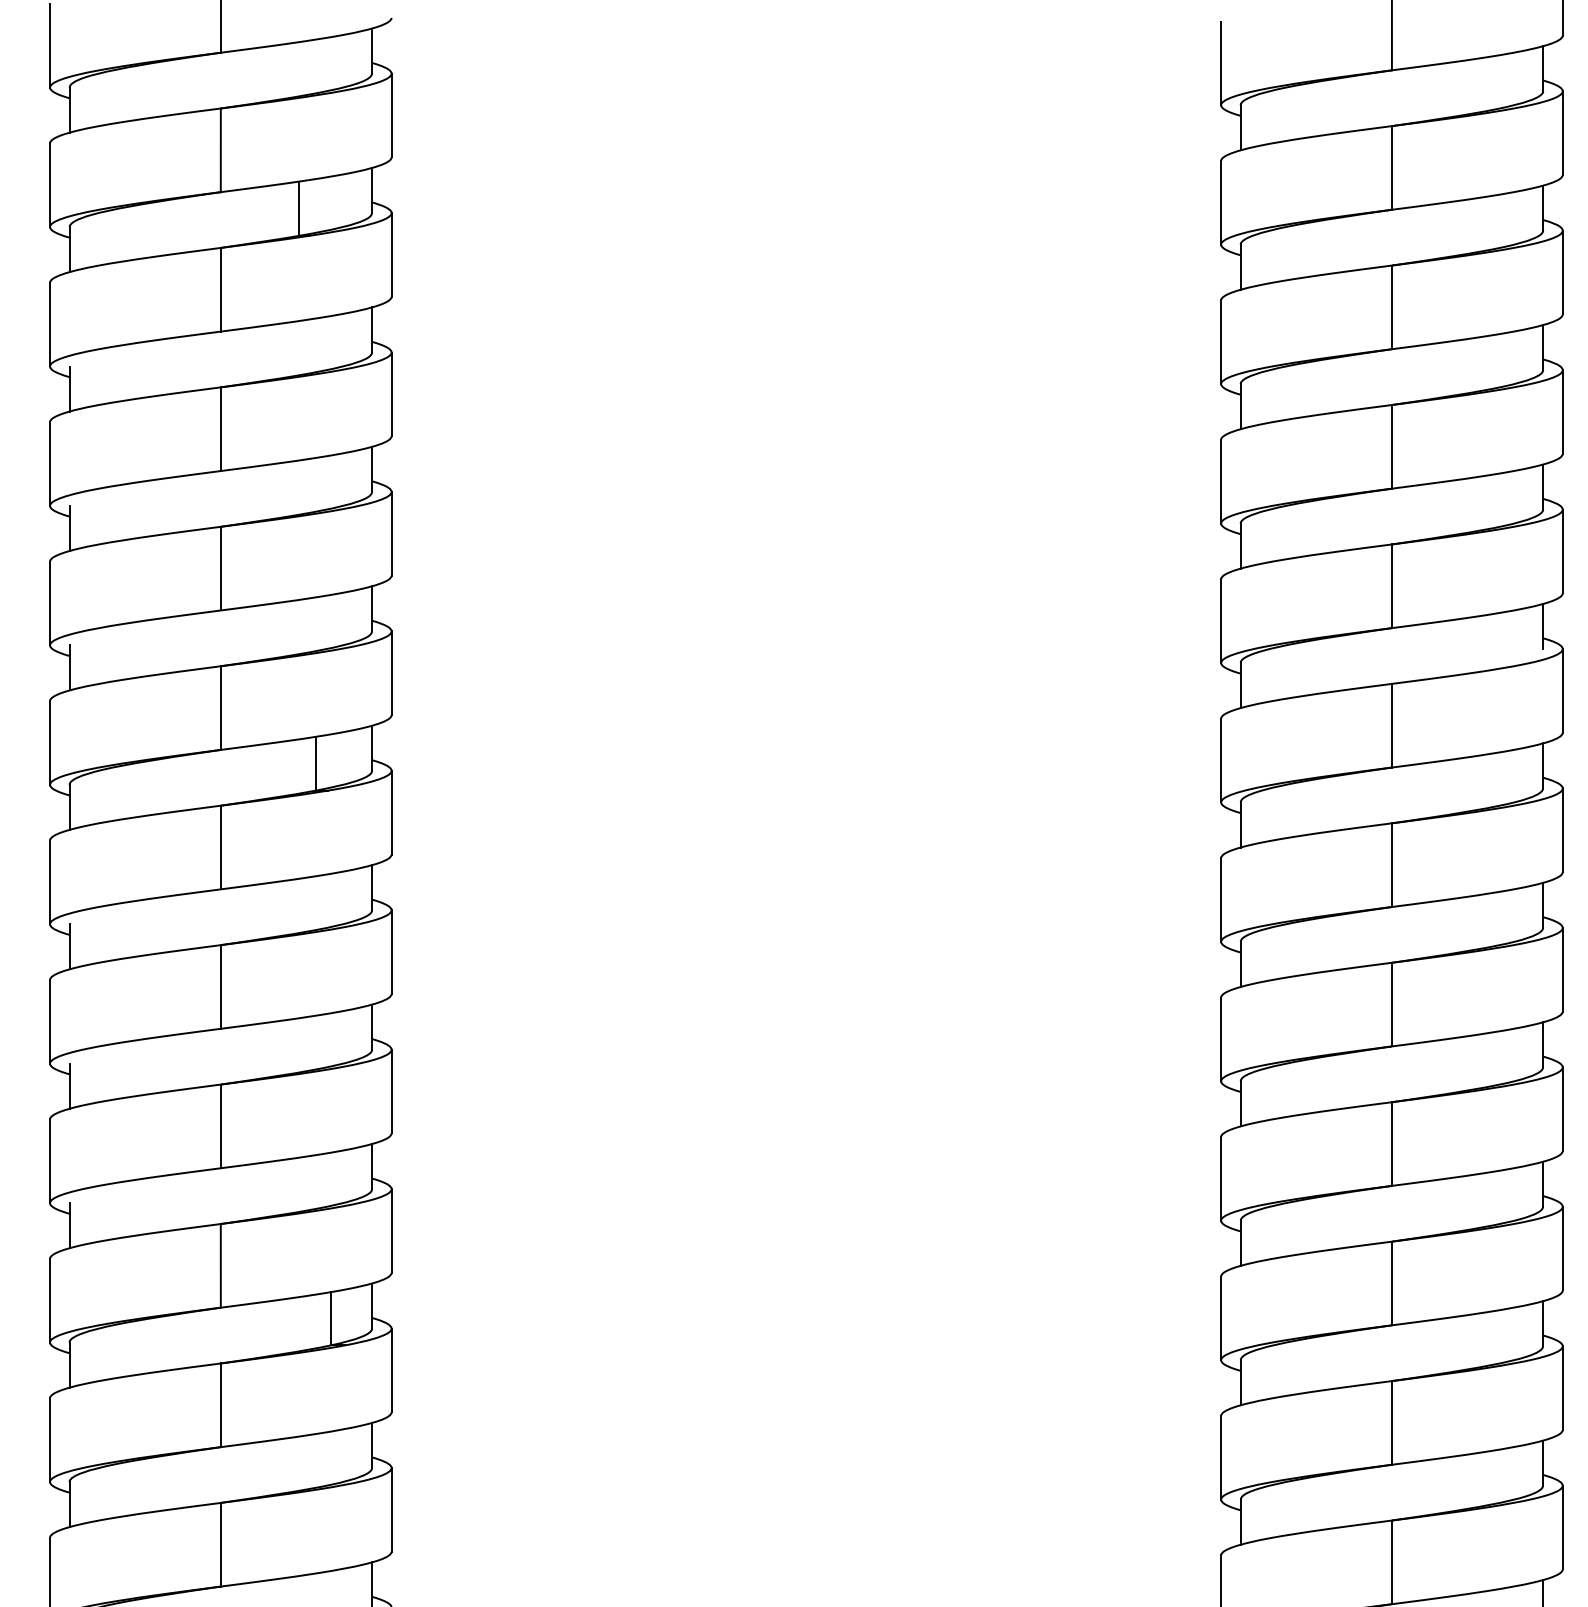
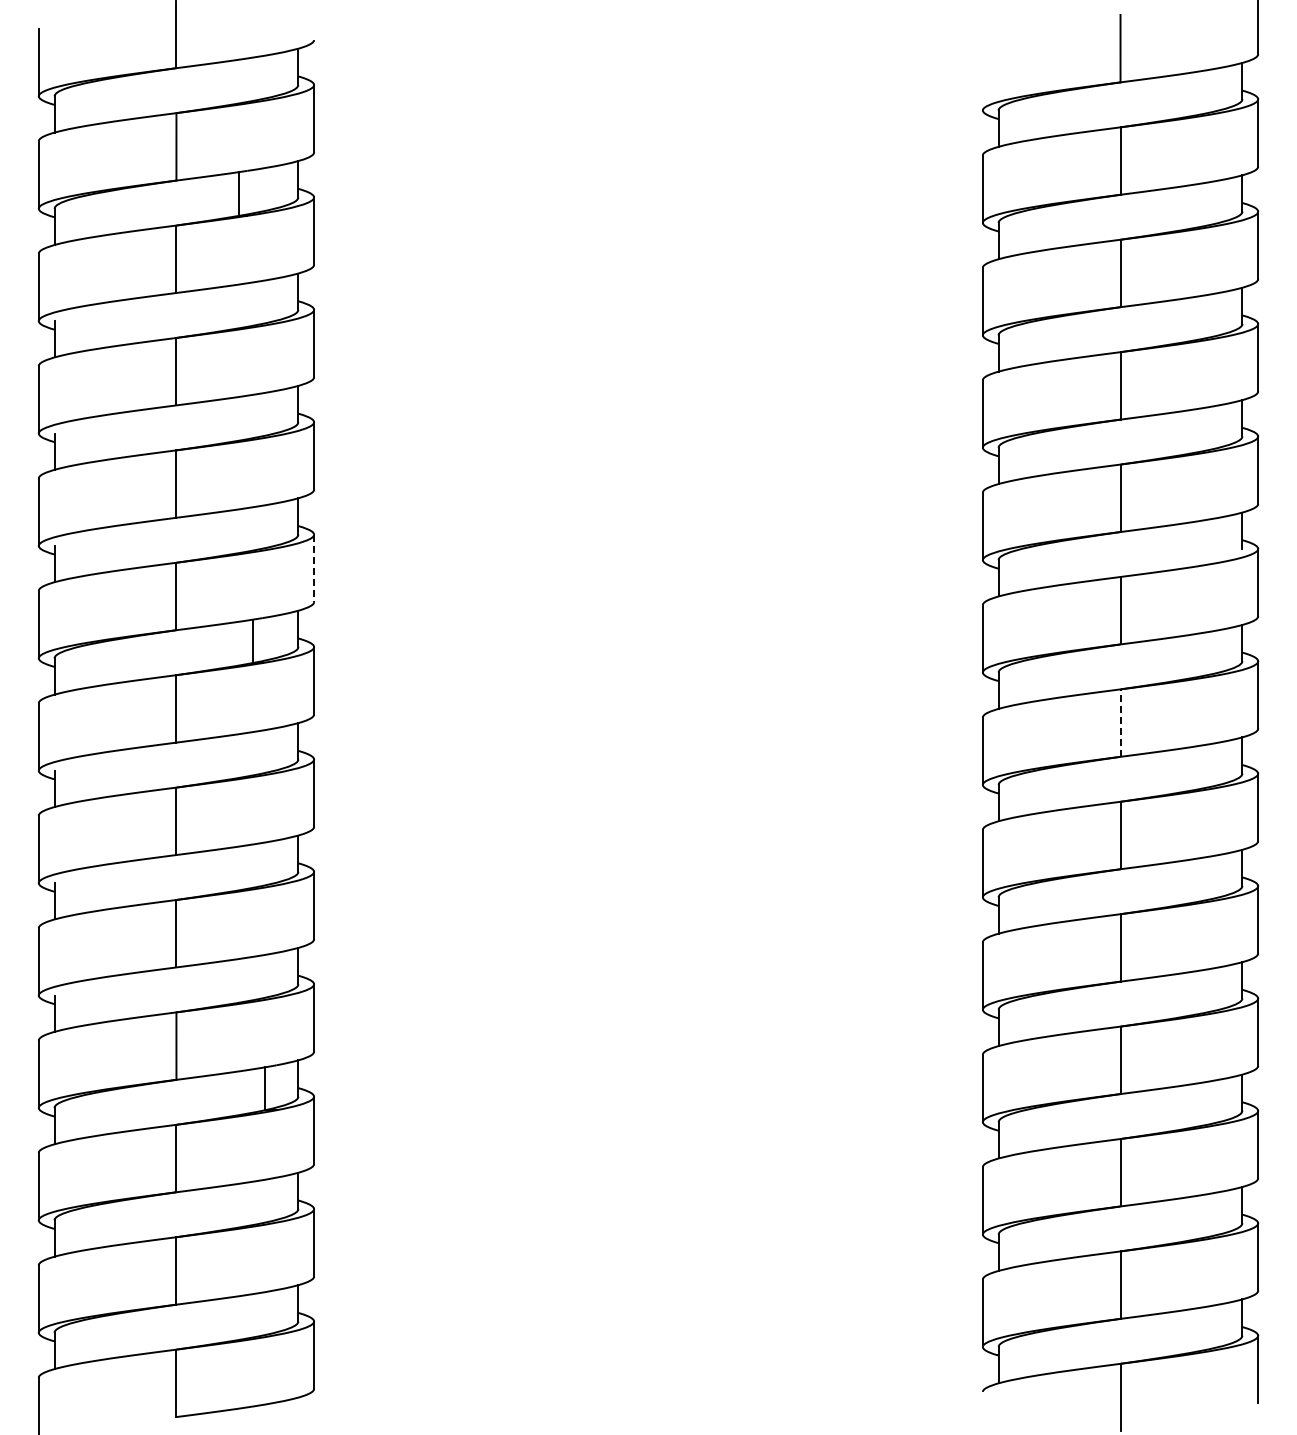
line: (1220, 63) -> (982, 76), removed
line: (392, 673) -> (314, 568), solid -> dashed
line: (1391, 865) -> (1120, 723), solid -> dashed

